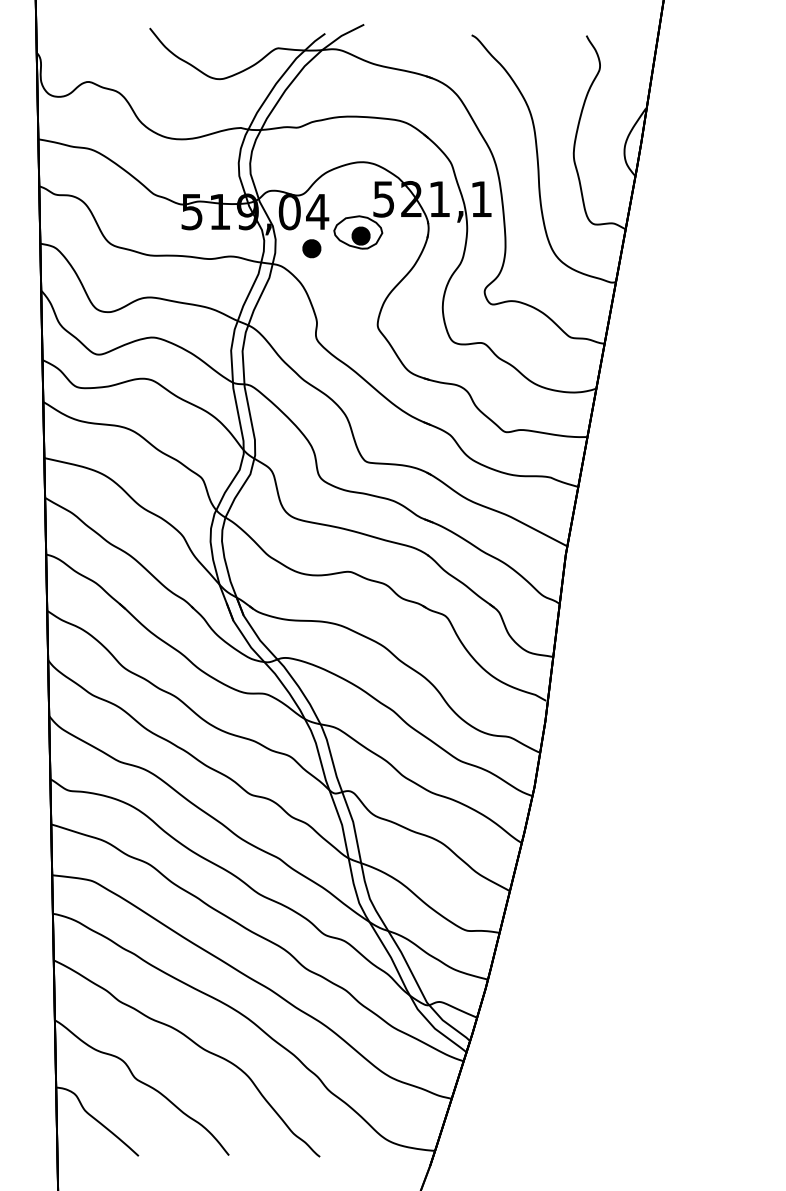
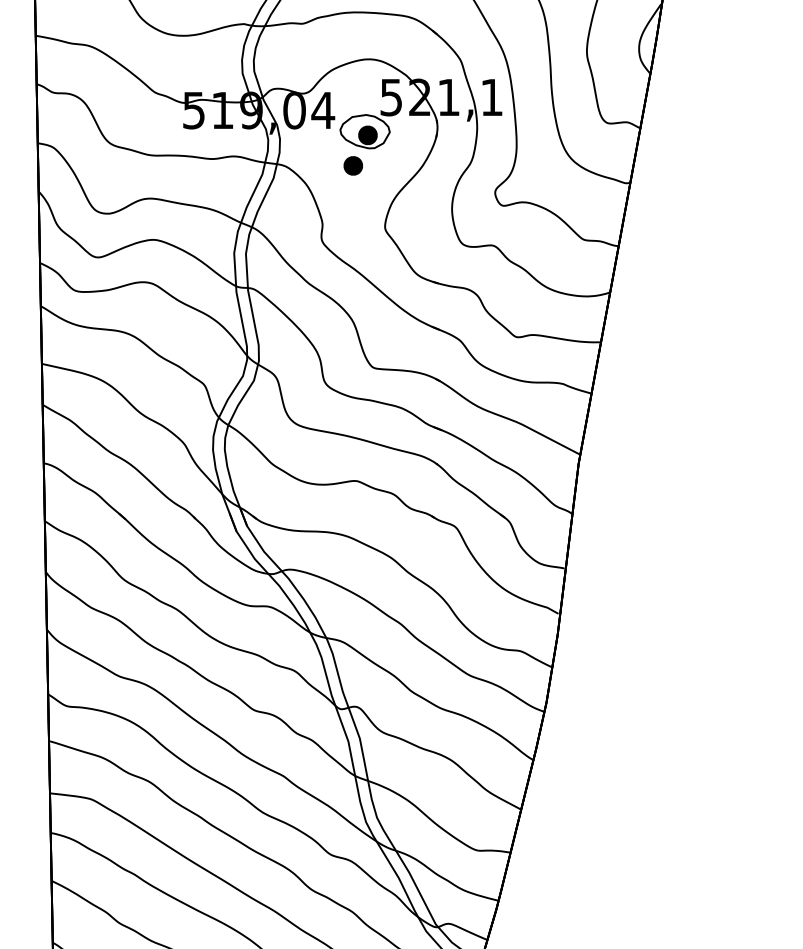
part: (311, 248) -> (352, 165), moved

